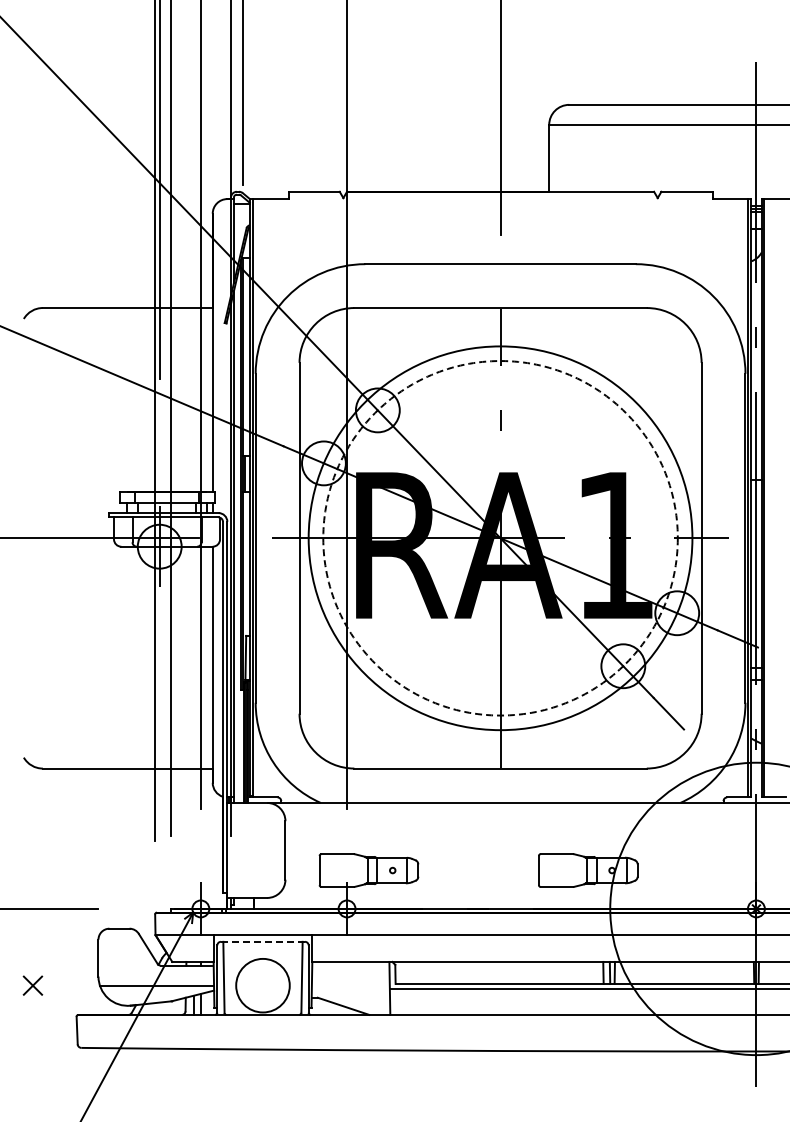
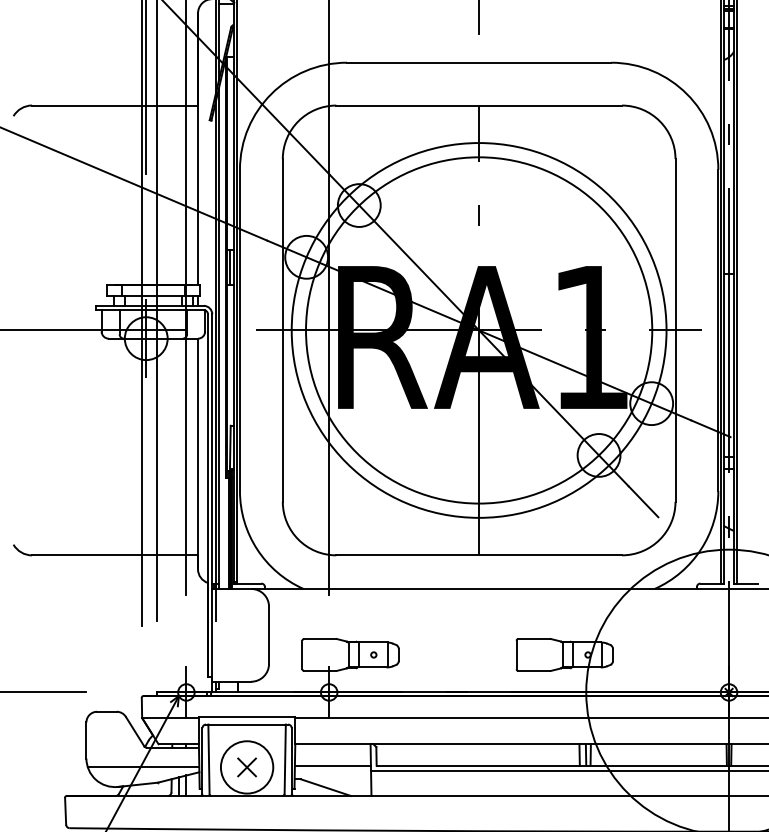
circle: (500, 538) -> (479, 330), dashed -> solid
line: (262, 941) -> (246, 724), dashed -> solid
line: (350, 983) -> (332, 765), added
part: (32, 985) -> (246, 767), moved

